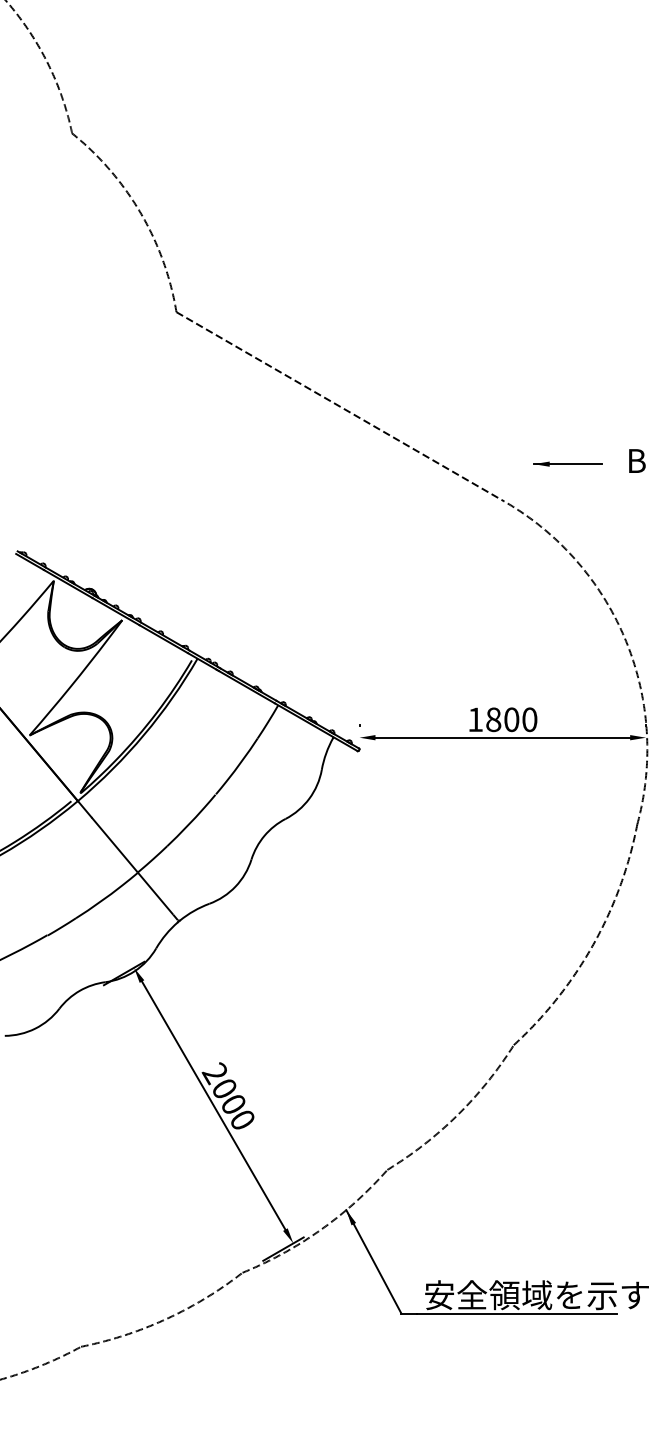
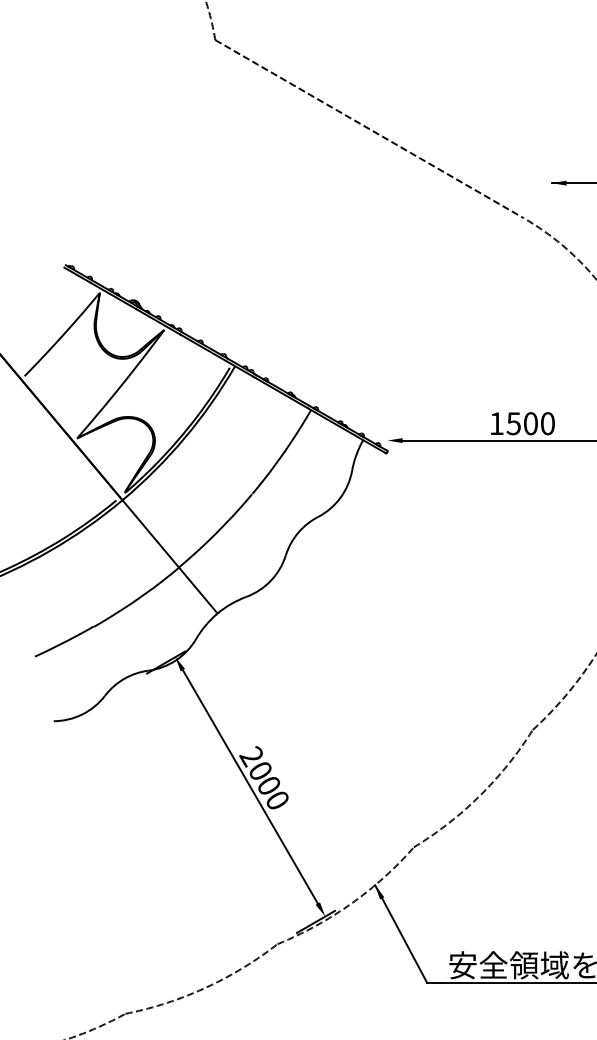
text: (493, 719) -> (513, 423), 1800 -> 1500

